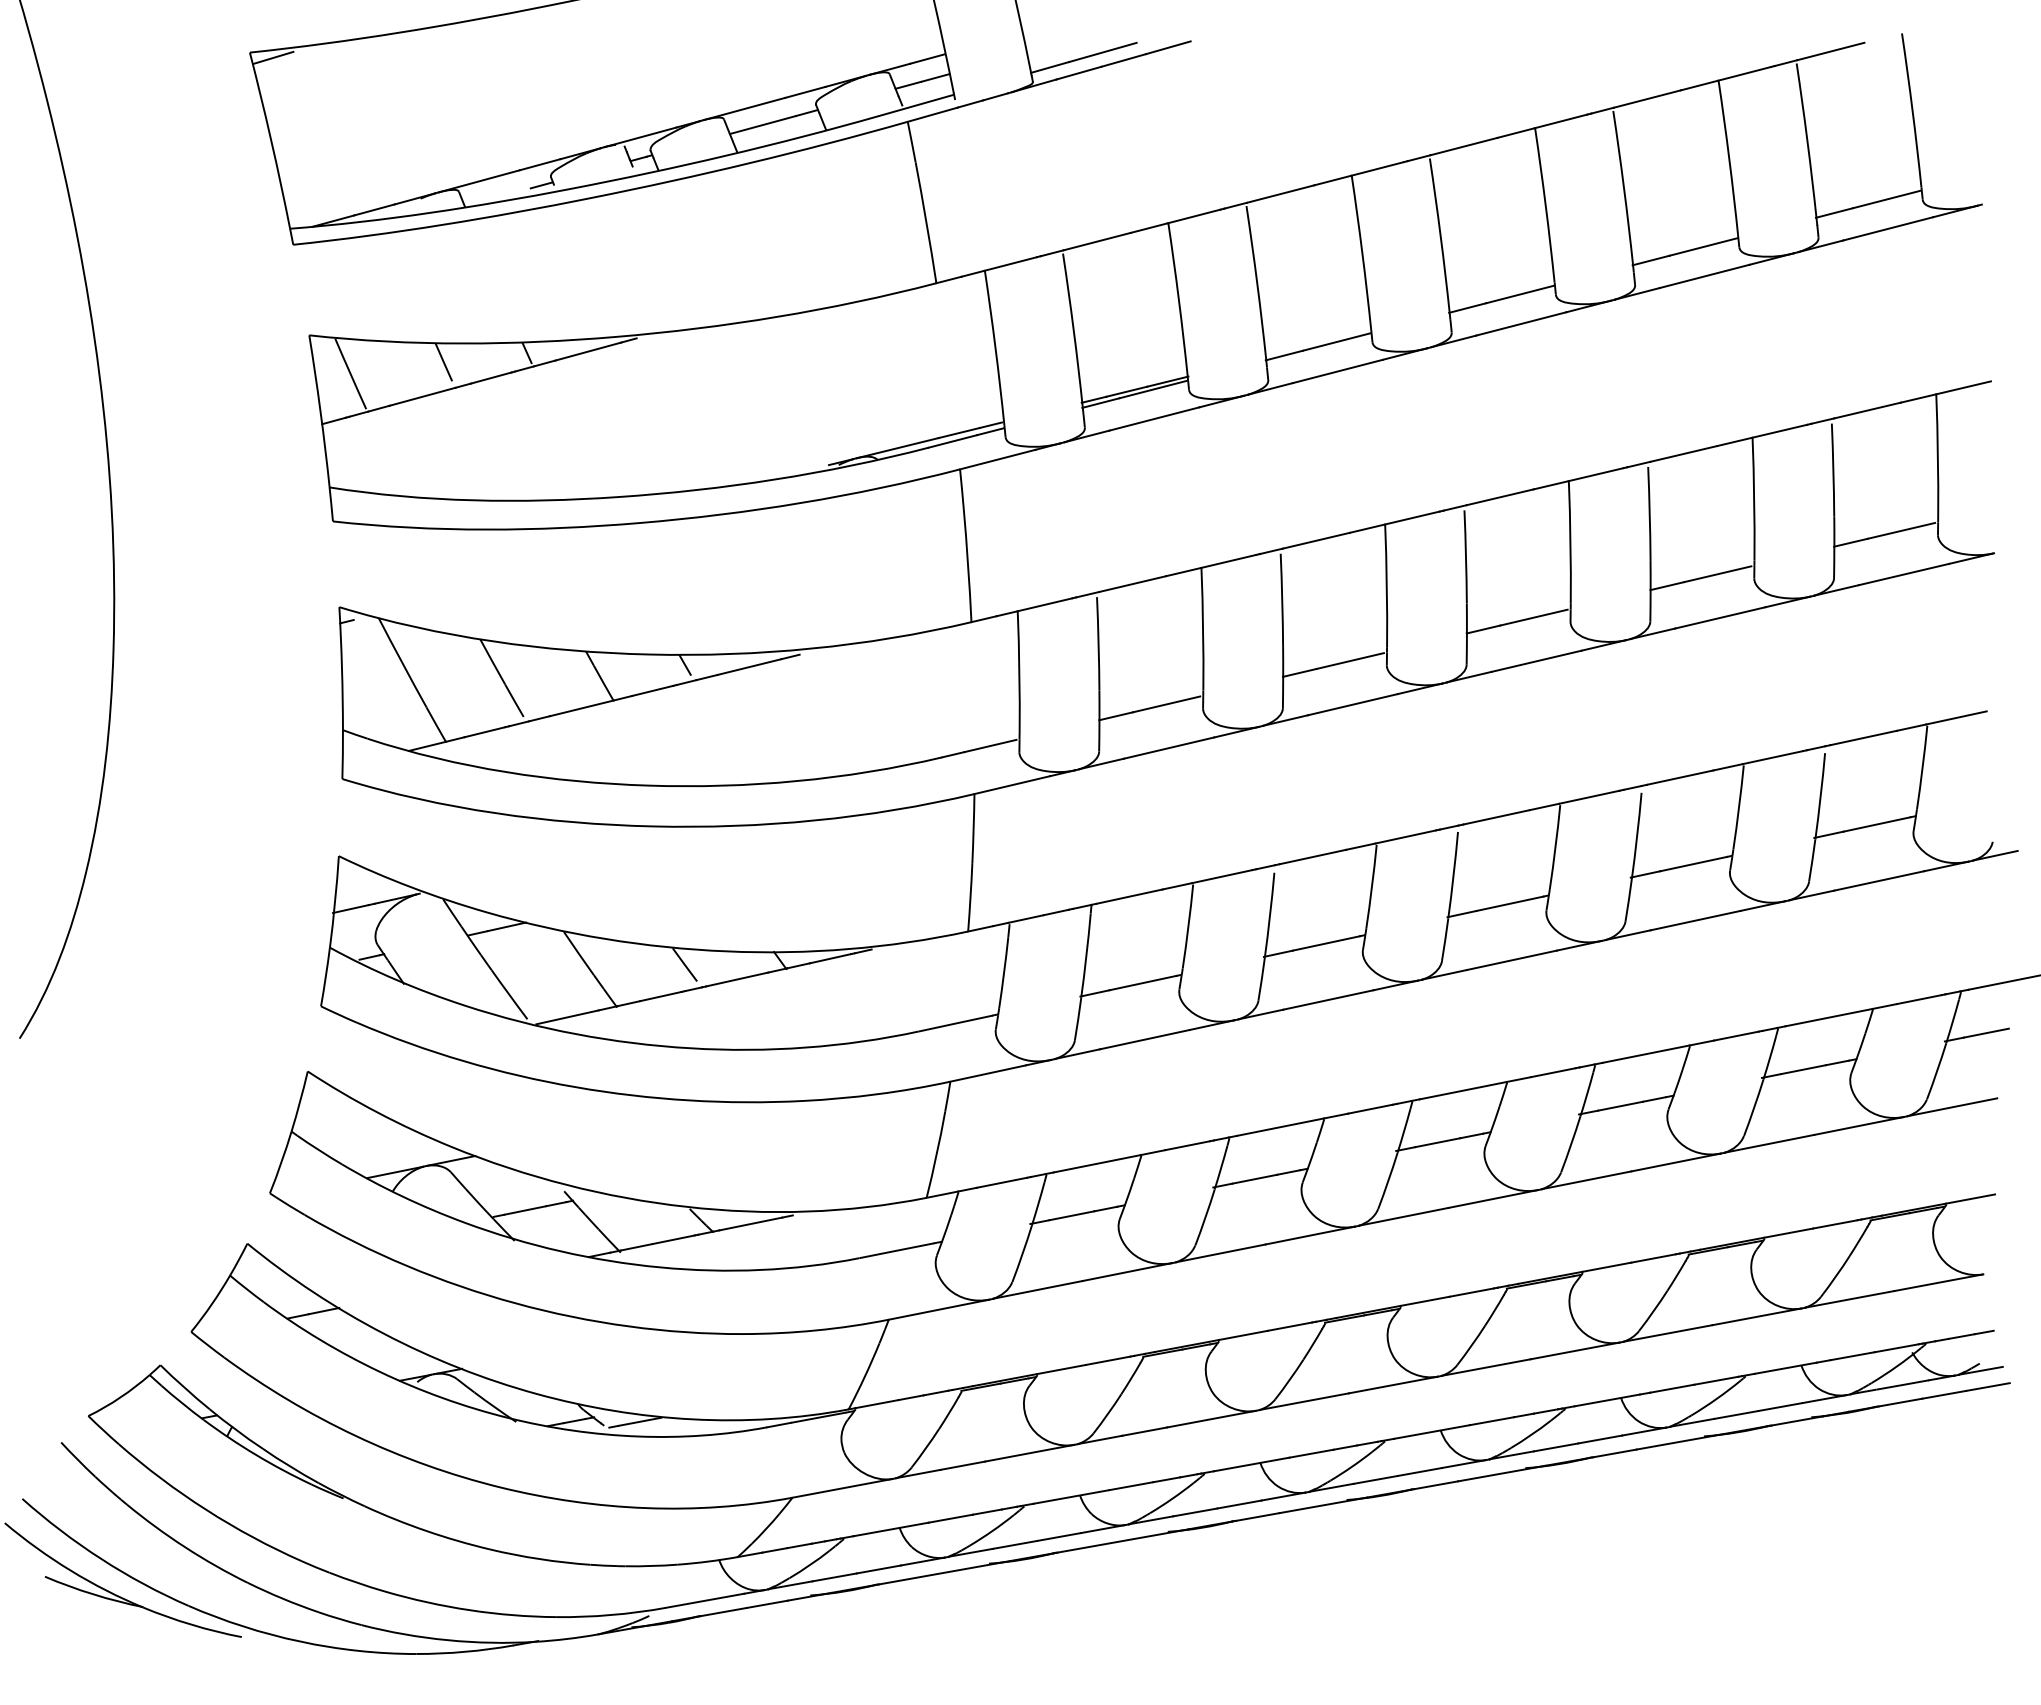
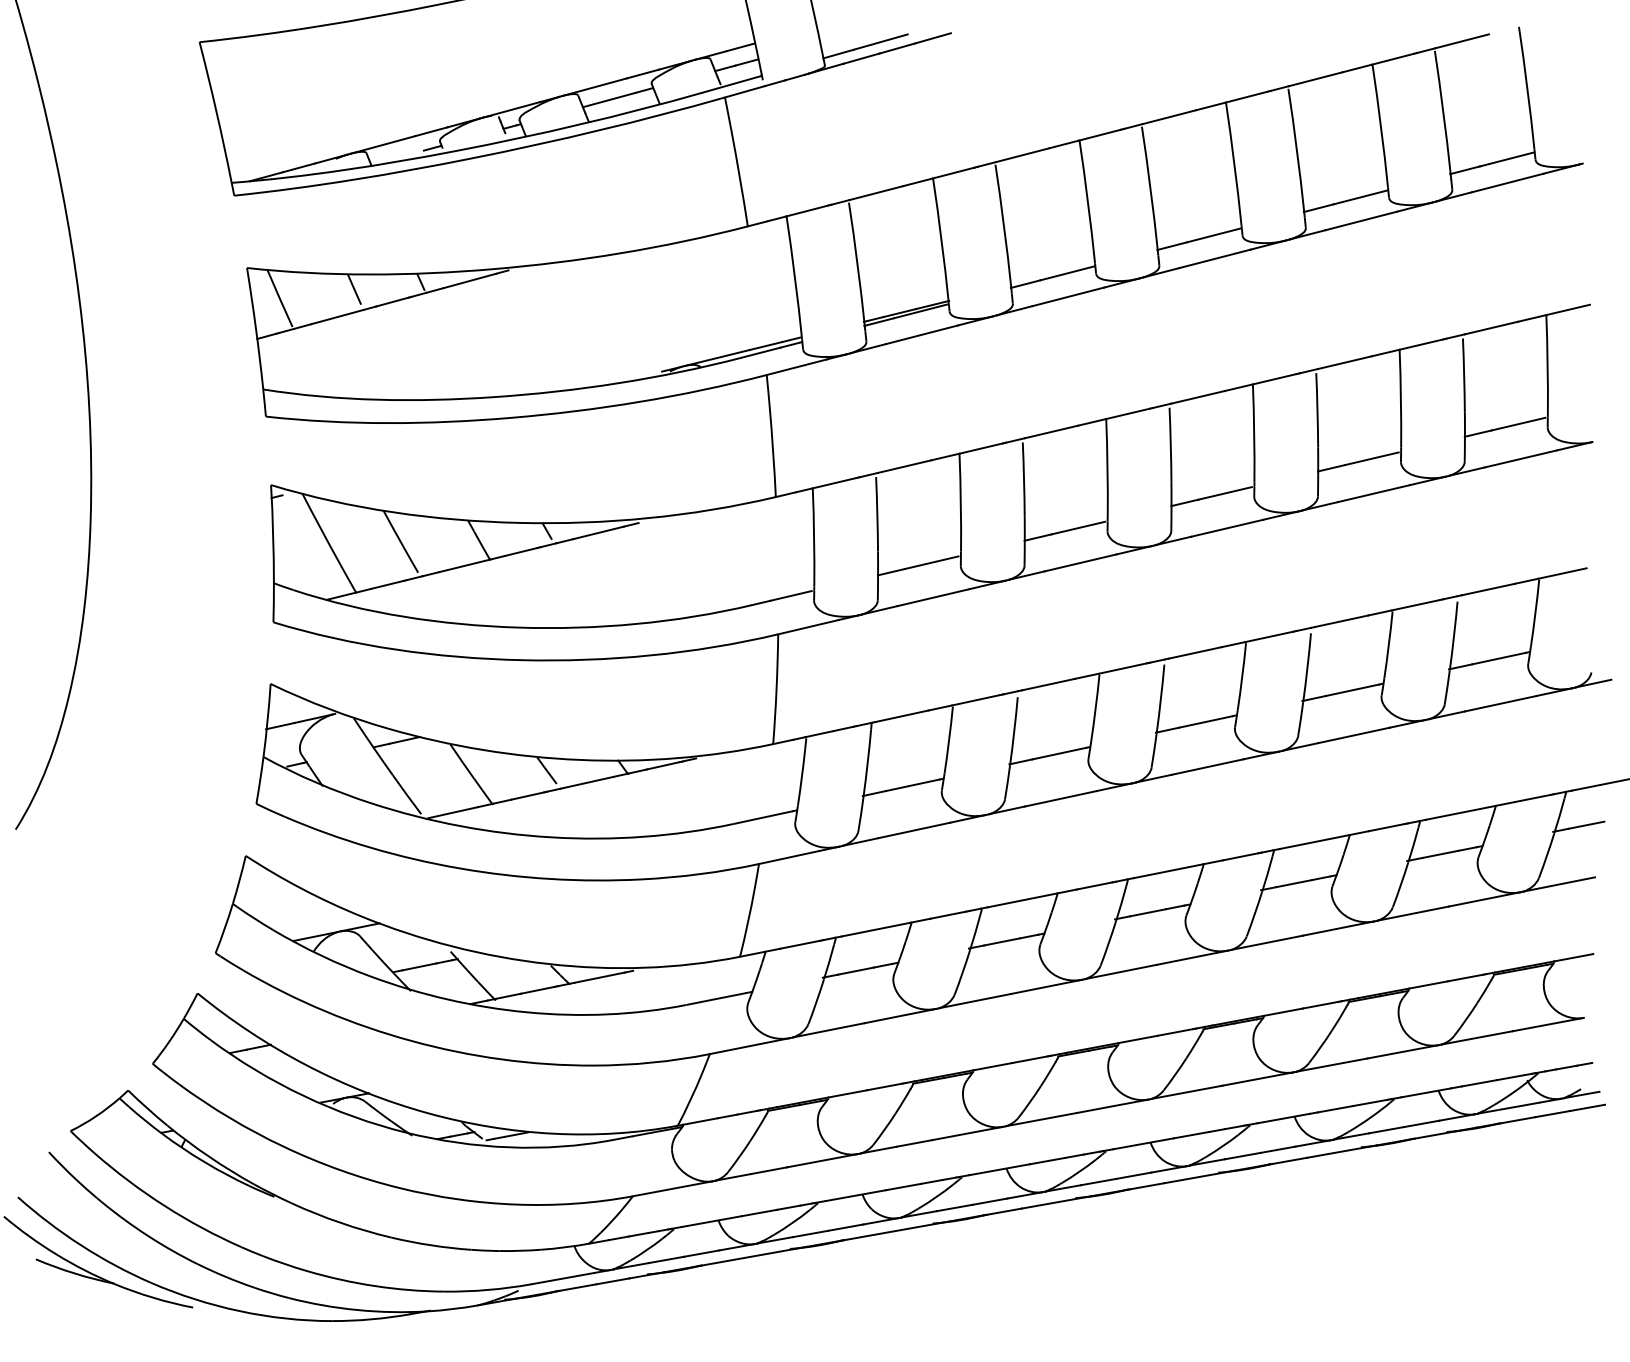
line: (273, 57) -> (218, 46), removed

